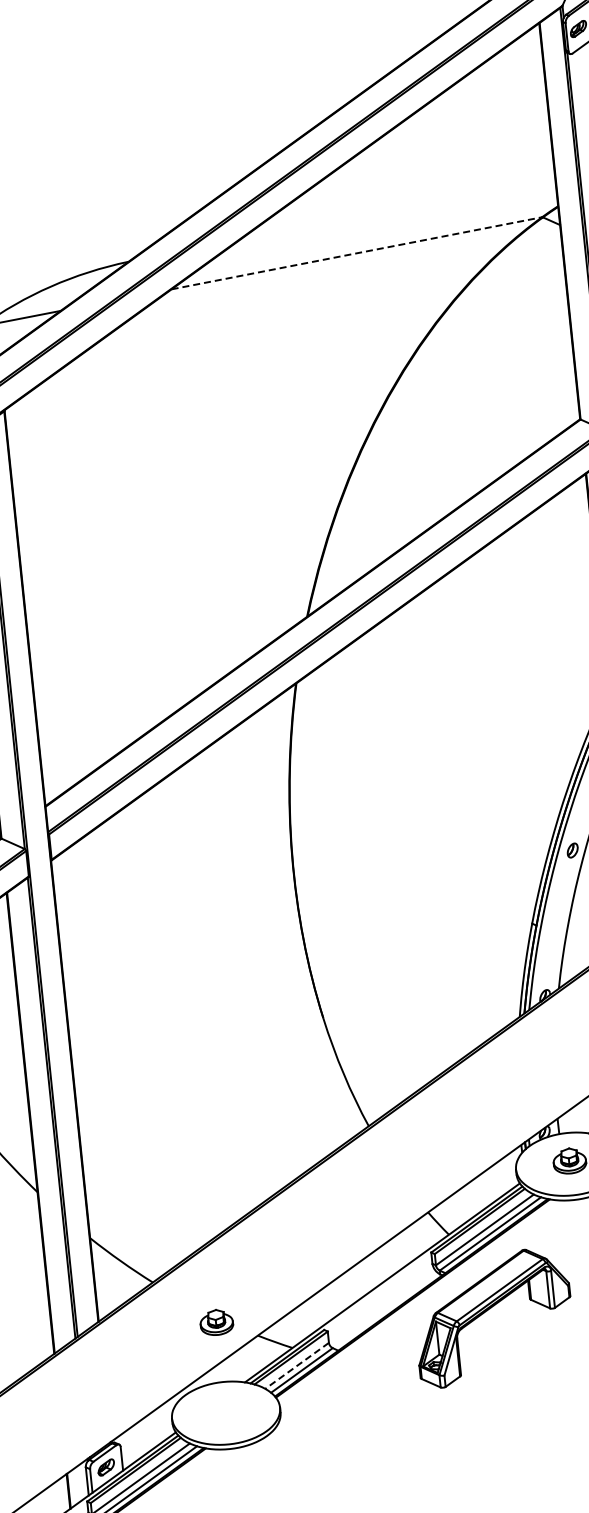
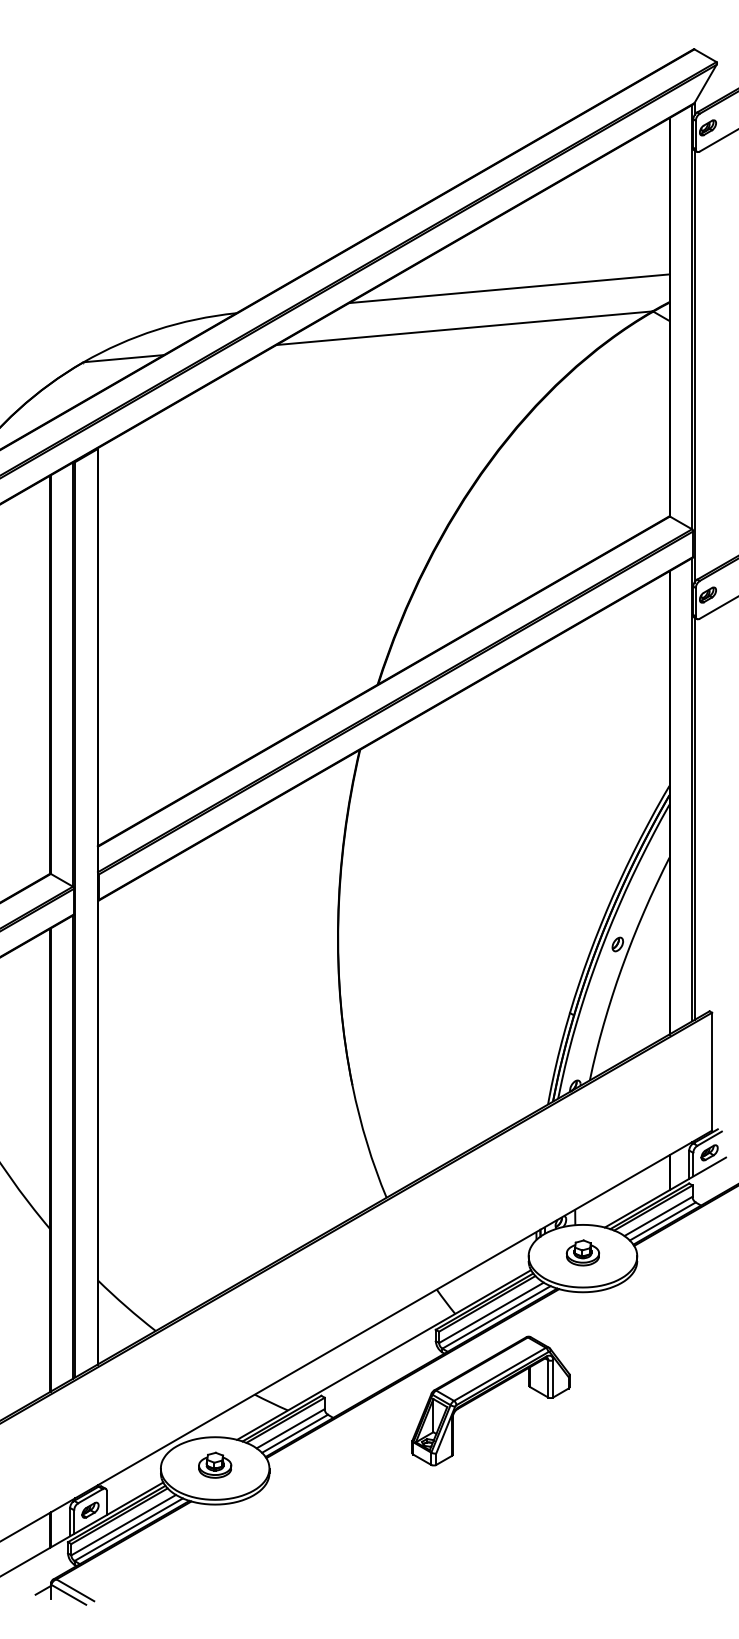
line: (397, 209) -> (509, 288), added
line: (356, 253) -> (464, 328), dashed -> solid
part: (216, 1321) -> (215, 1464), moved
line: (296, 1365) -> (290, 1428), dashed -> solid

